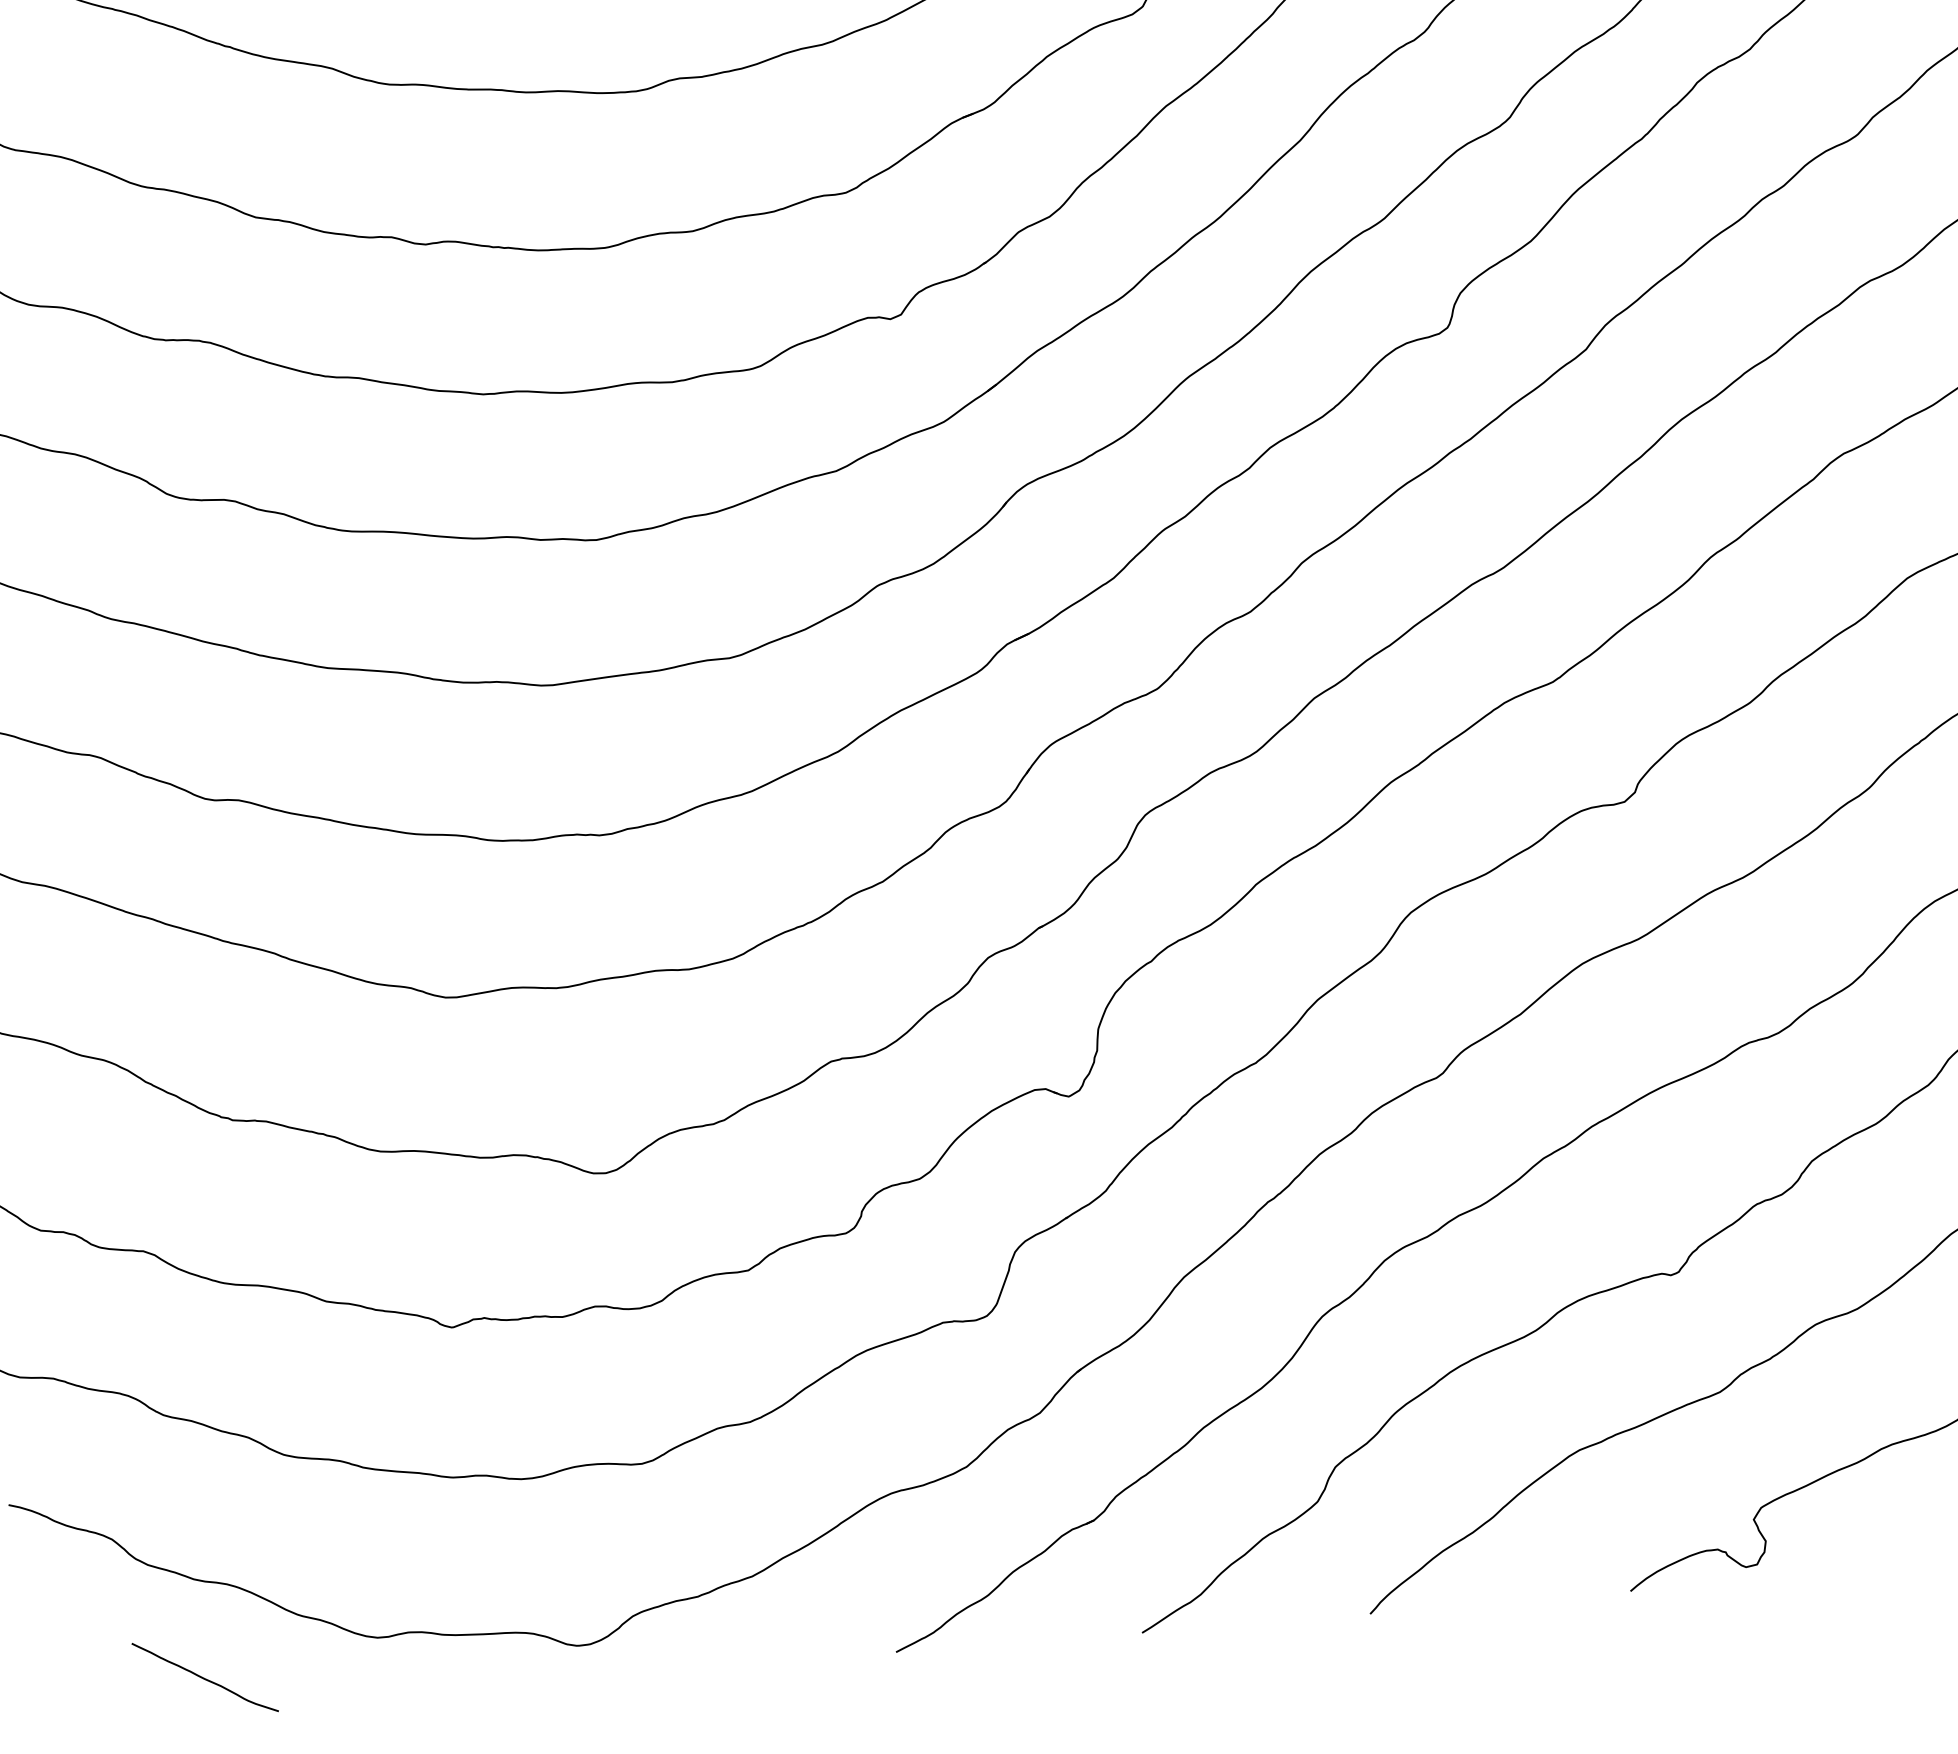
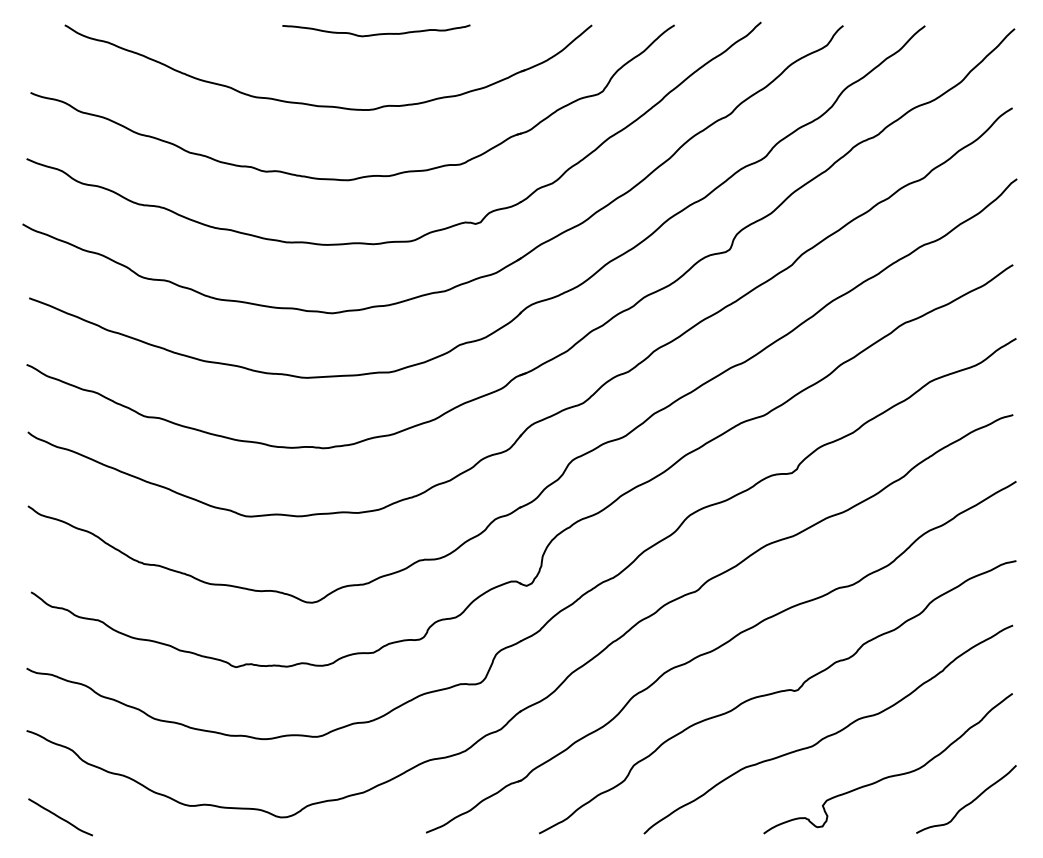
curve: (204, 1677) -> (60, 817), moved

